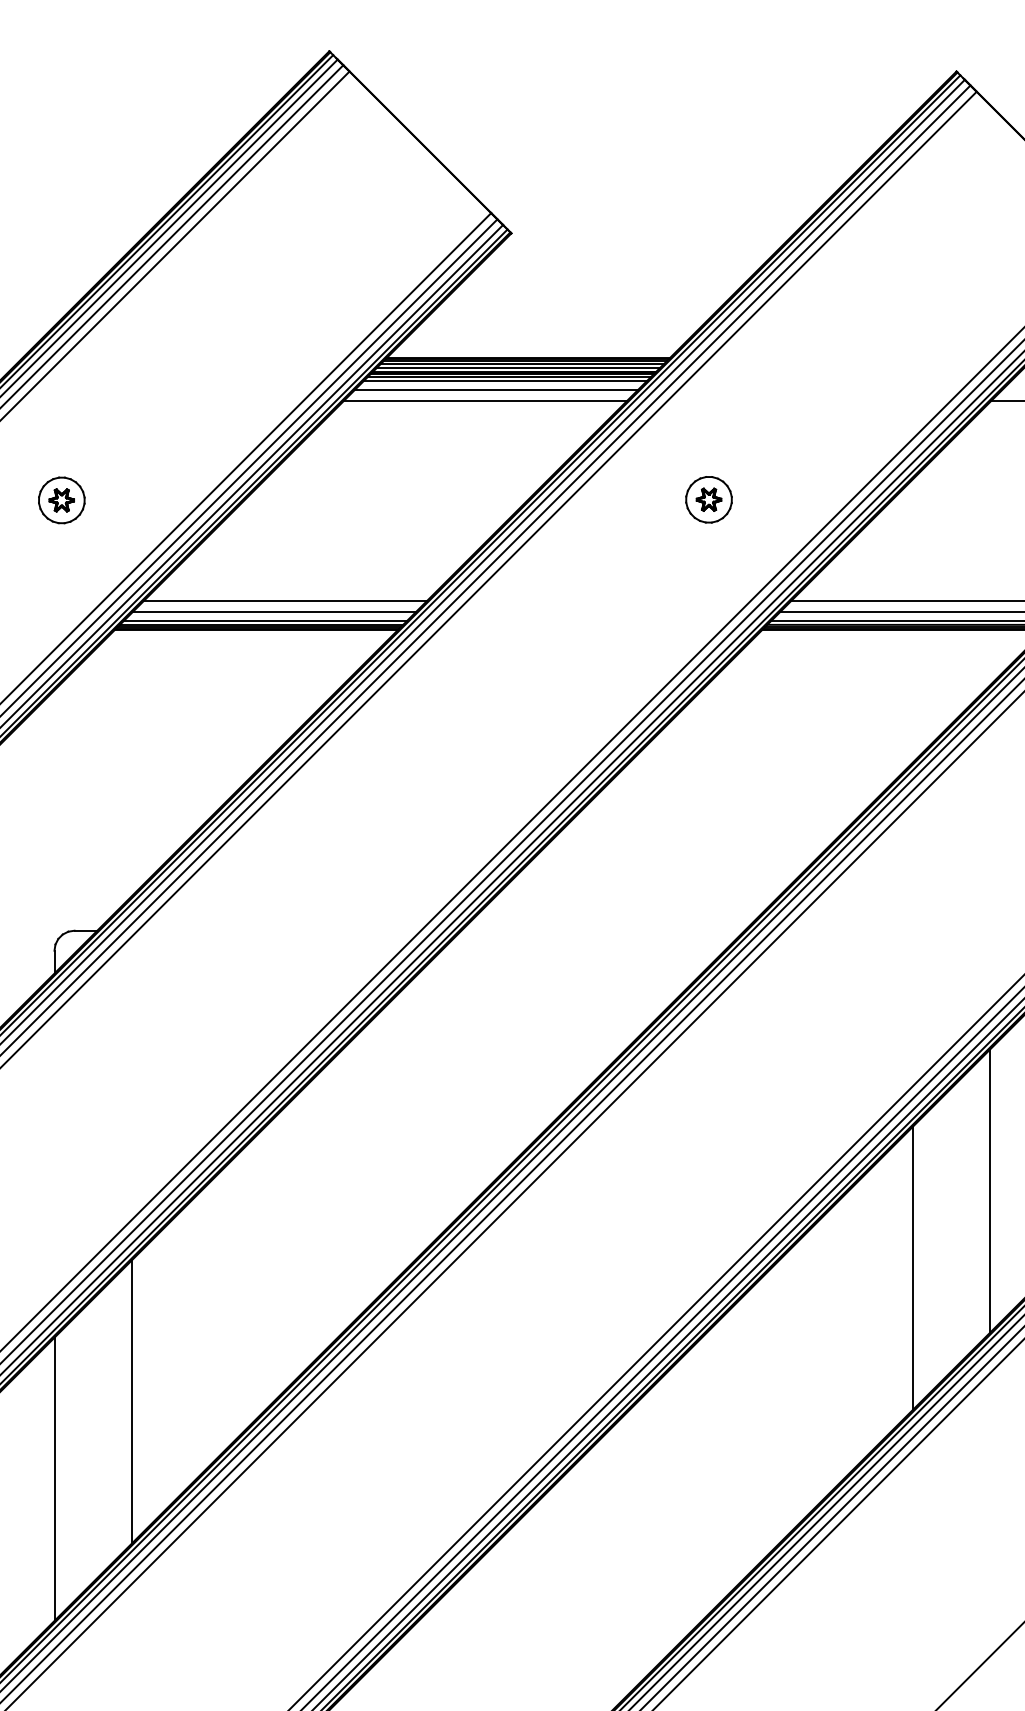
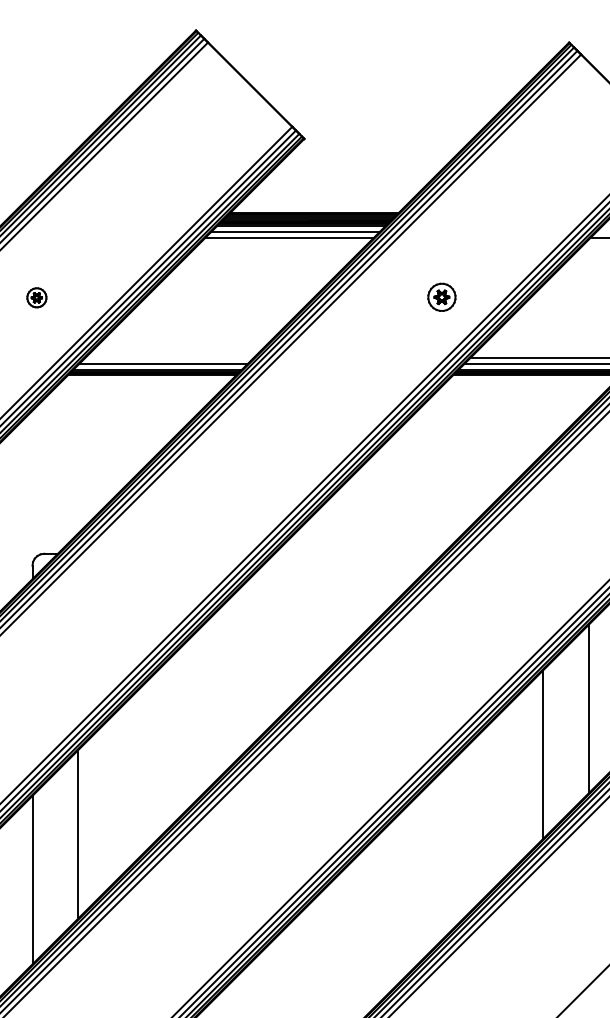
part: (708, 498) -> (441, 296), moved
part: (61, 500) -> (36, 297), size x0.7
line: (284, 600) -> (169, 357), removed

